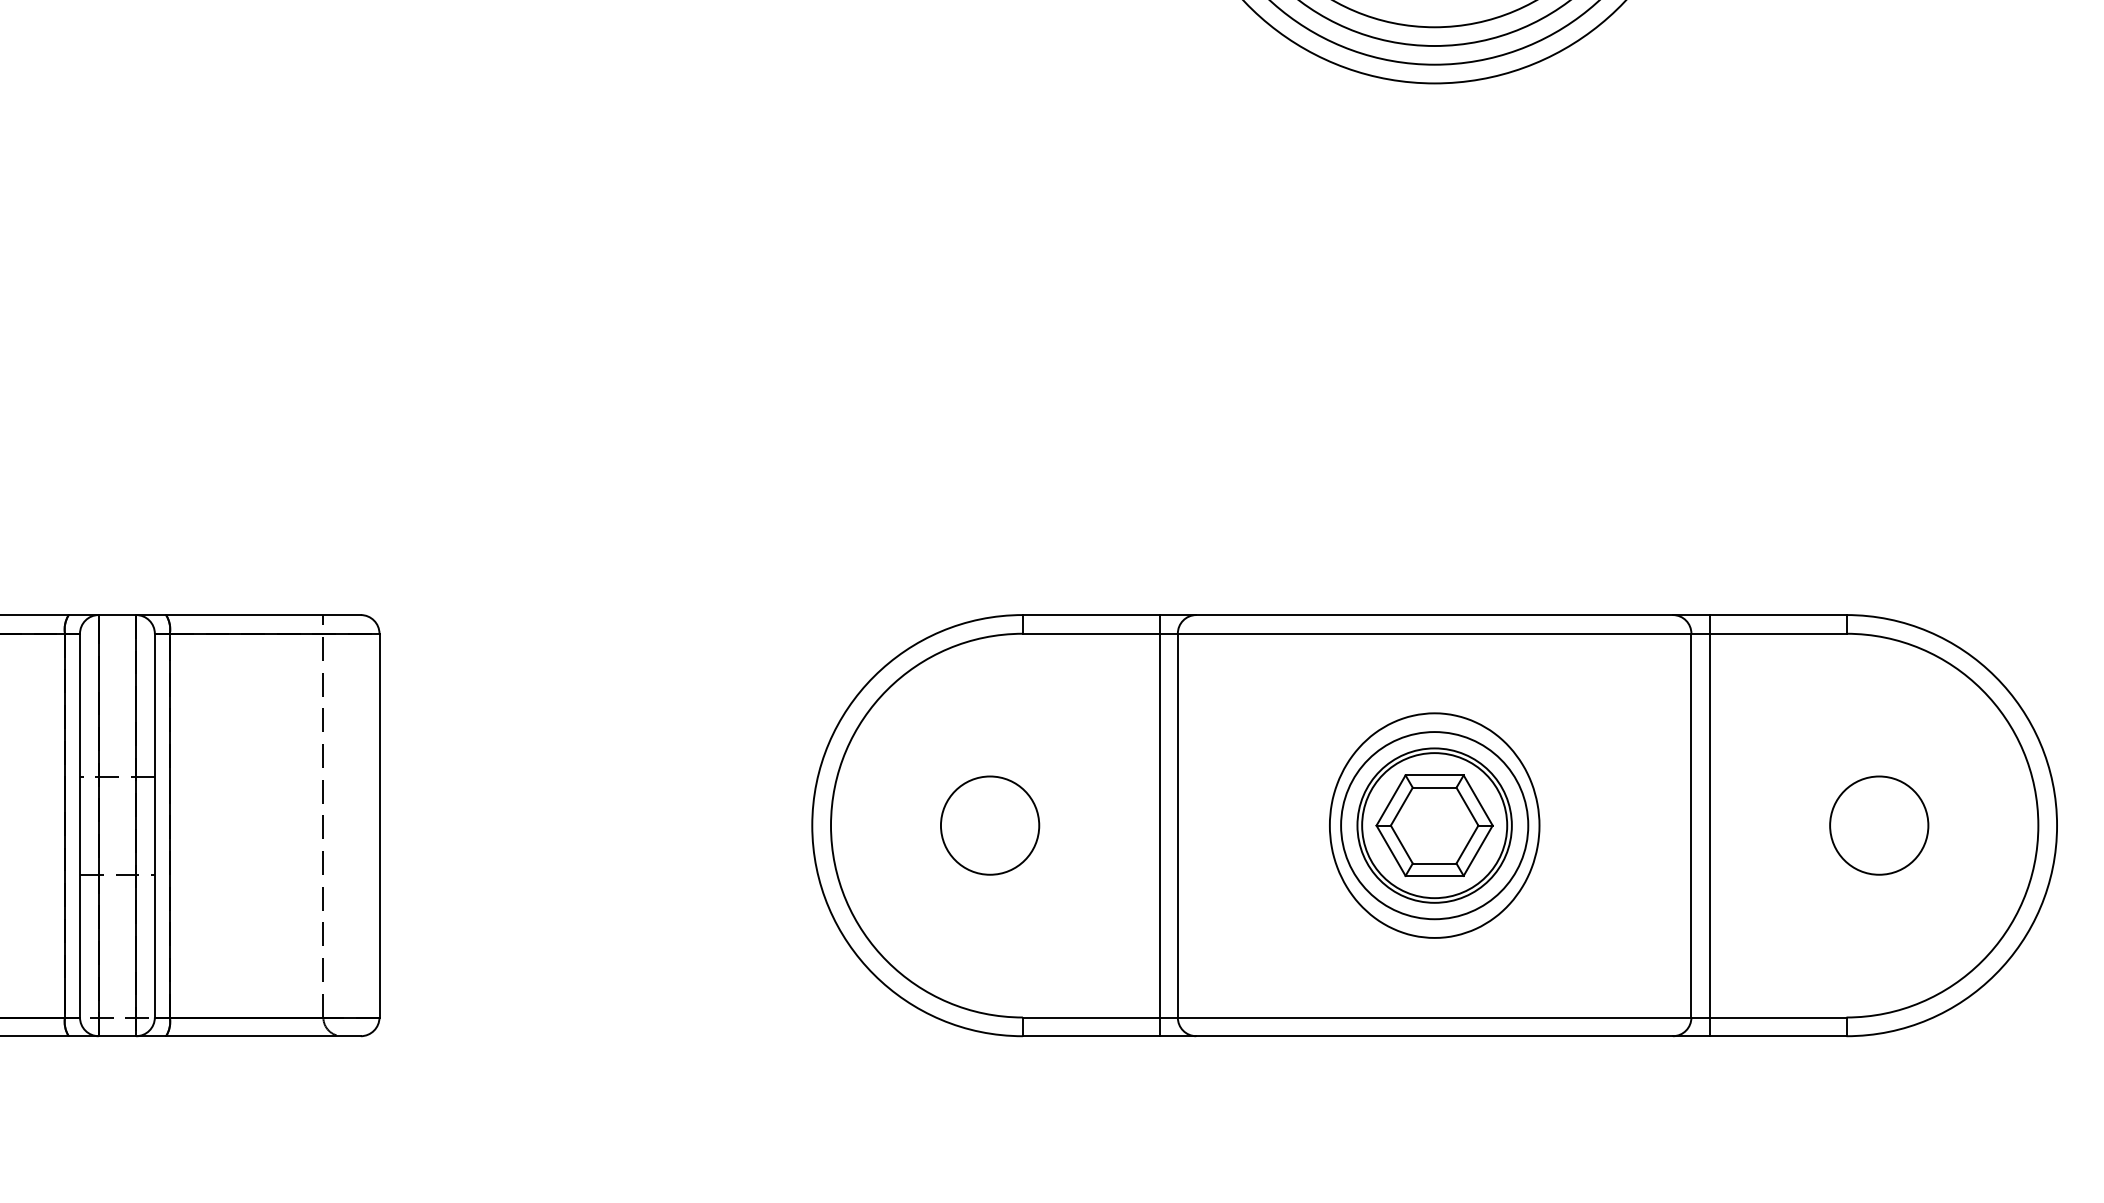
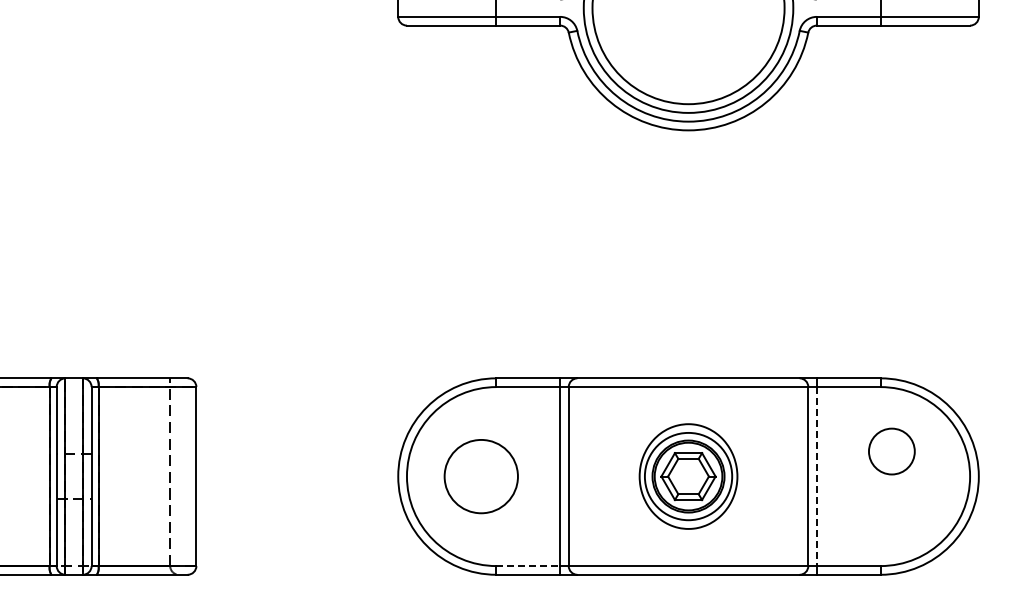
circle: (988, 825) -> (480, 476), size x1.6
circle: (1878, 825) -> (891, 451), moved
line: (1709, 827) -> (816, 477), solid -> dashed
line: (1091, 1018) -> (528, 566), solid -> dashed

